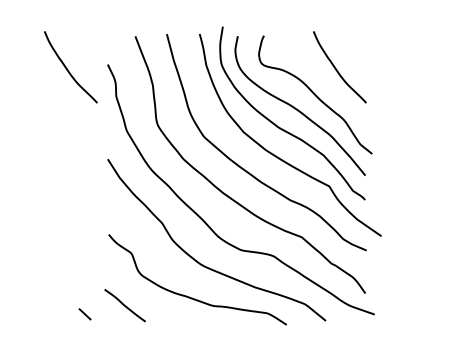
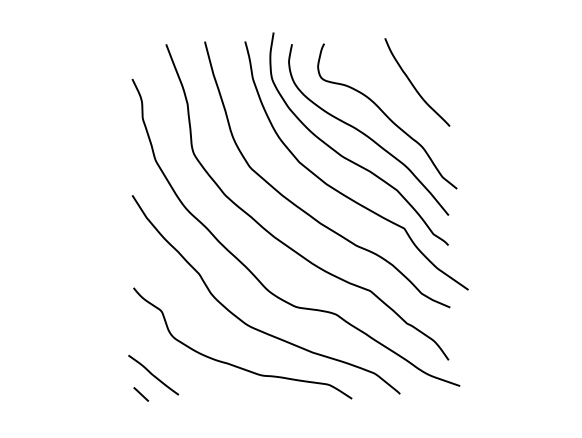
curve: (68, 69) -> (84, 85), removed
line: (84, 314) -> (140, 394), moved

